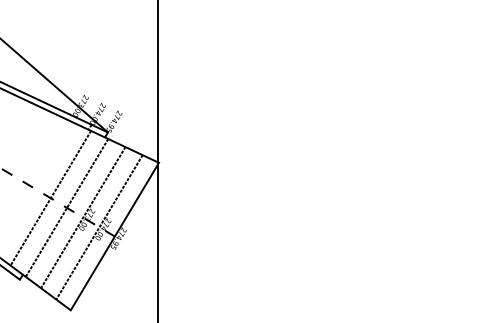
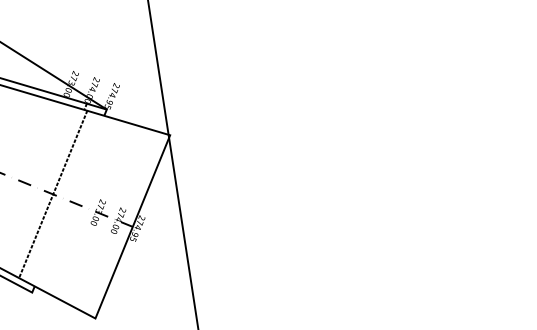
line: (66, 207) -> (72, 202), removed
line: (83, 217) -> (93, 210), removed
line: (99, 227) -> (113, 219), removed

